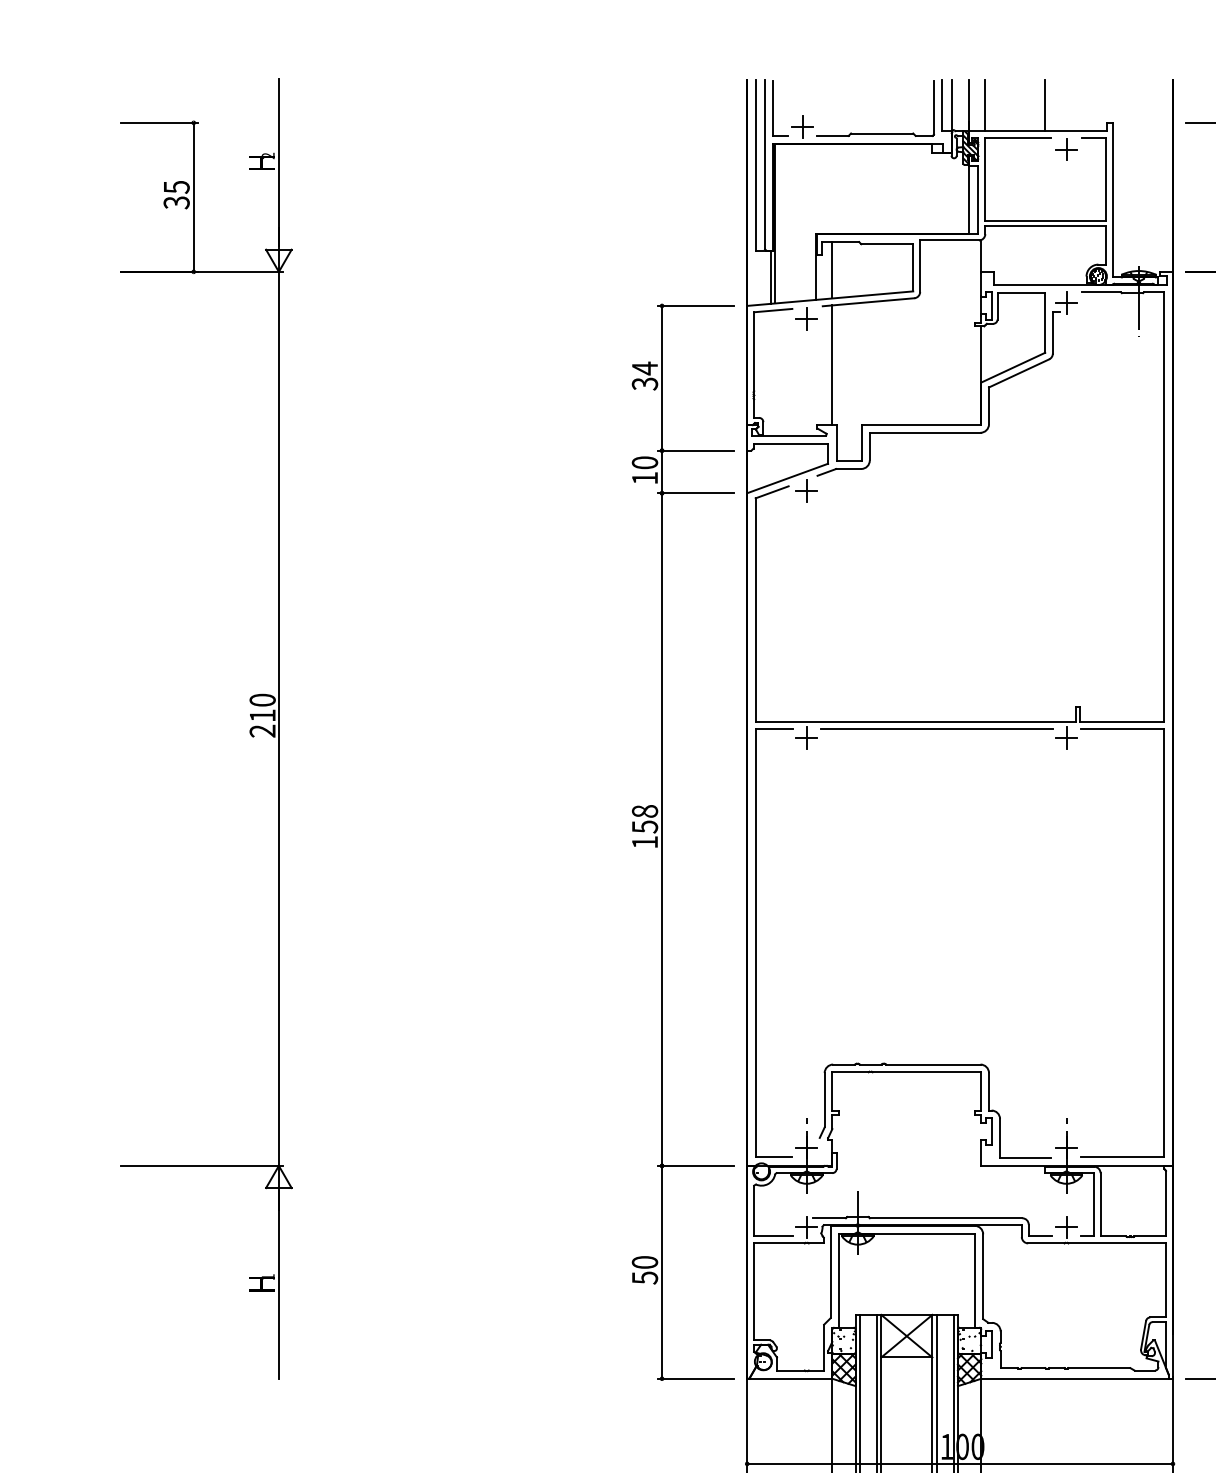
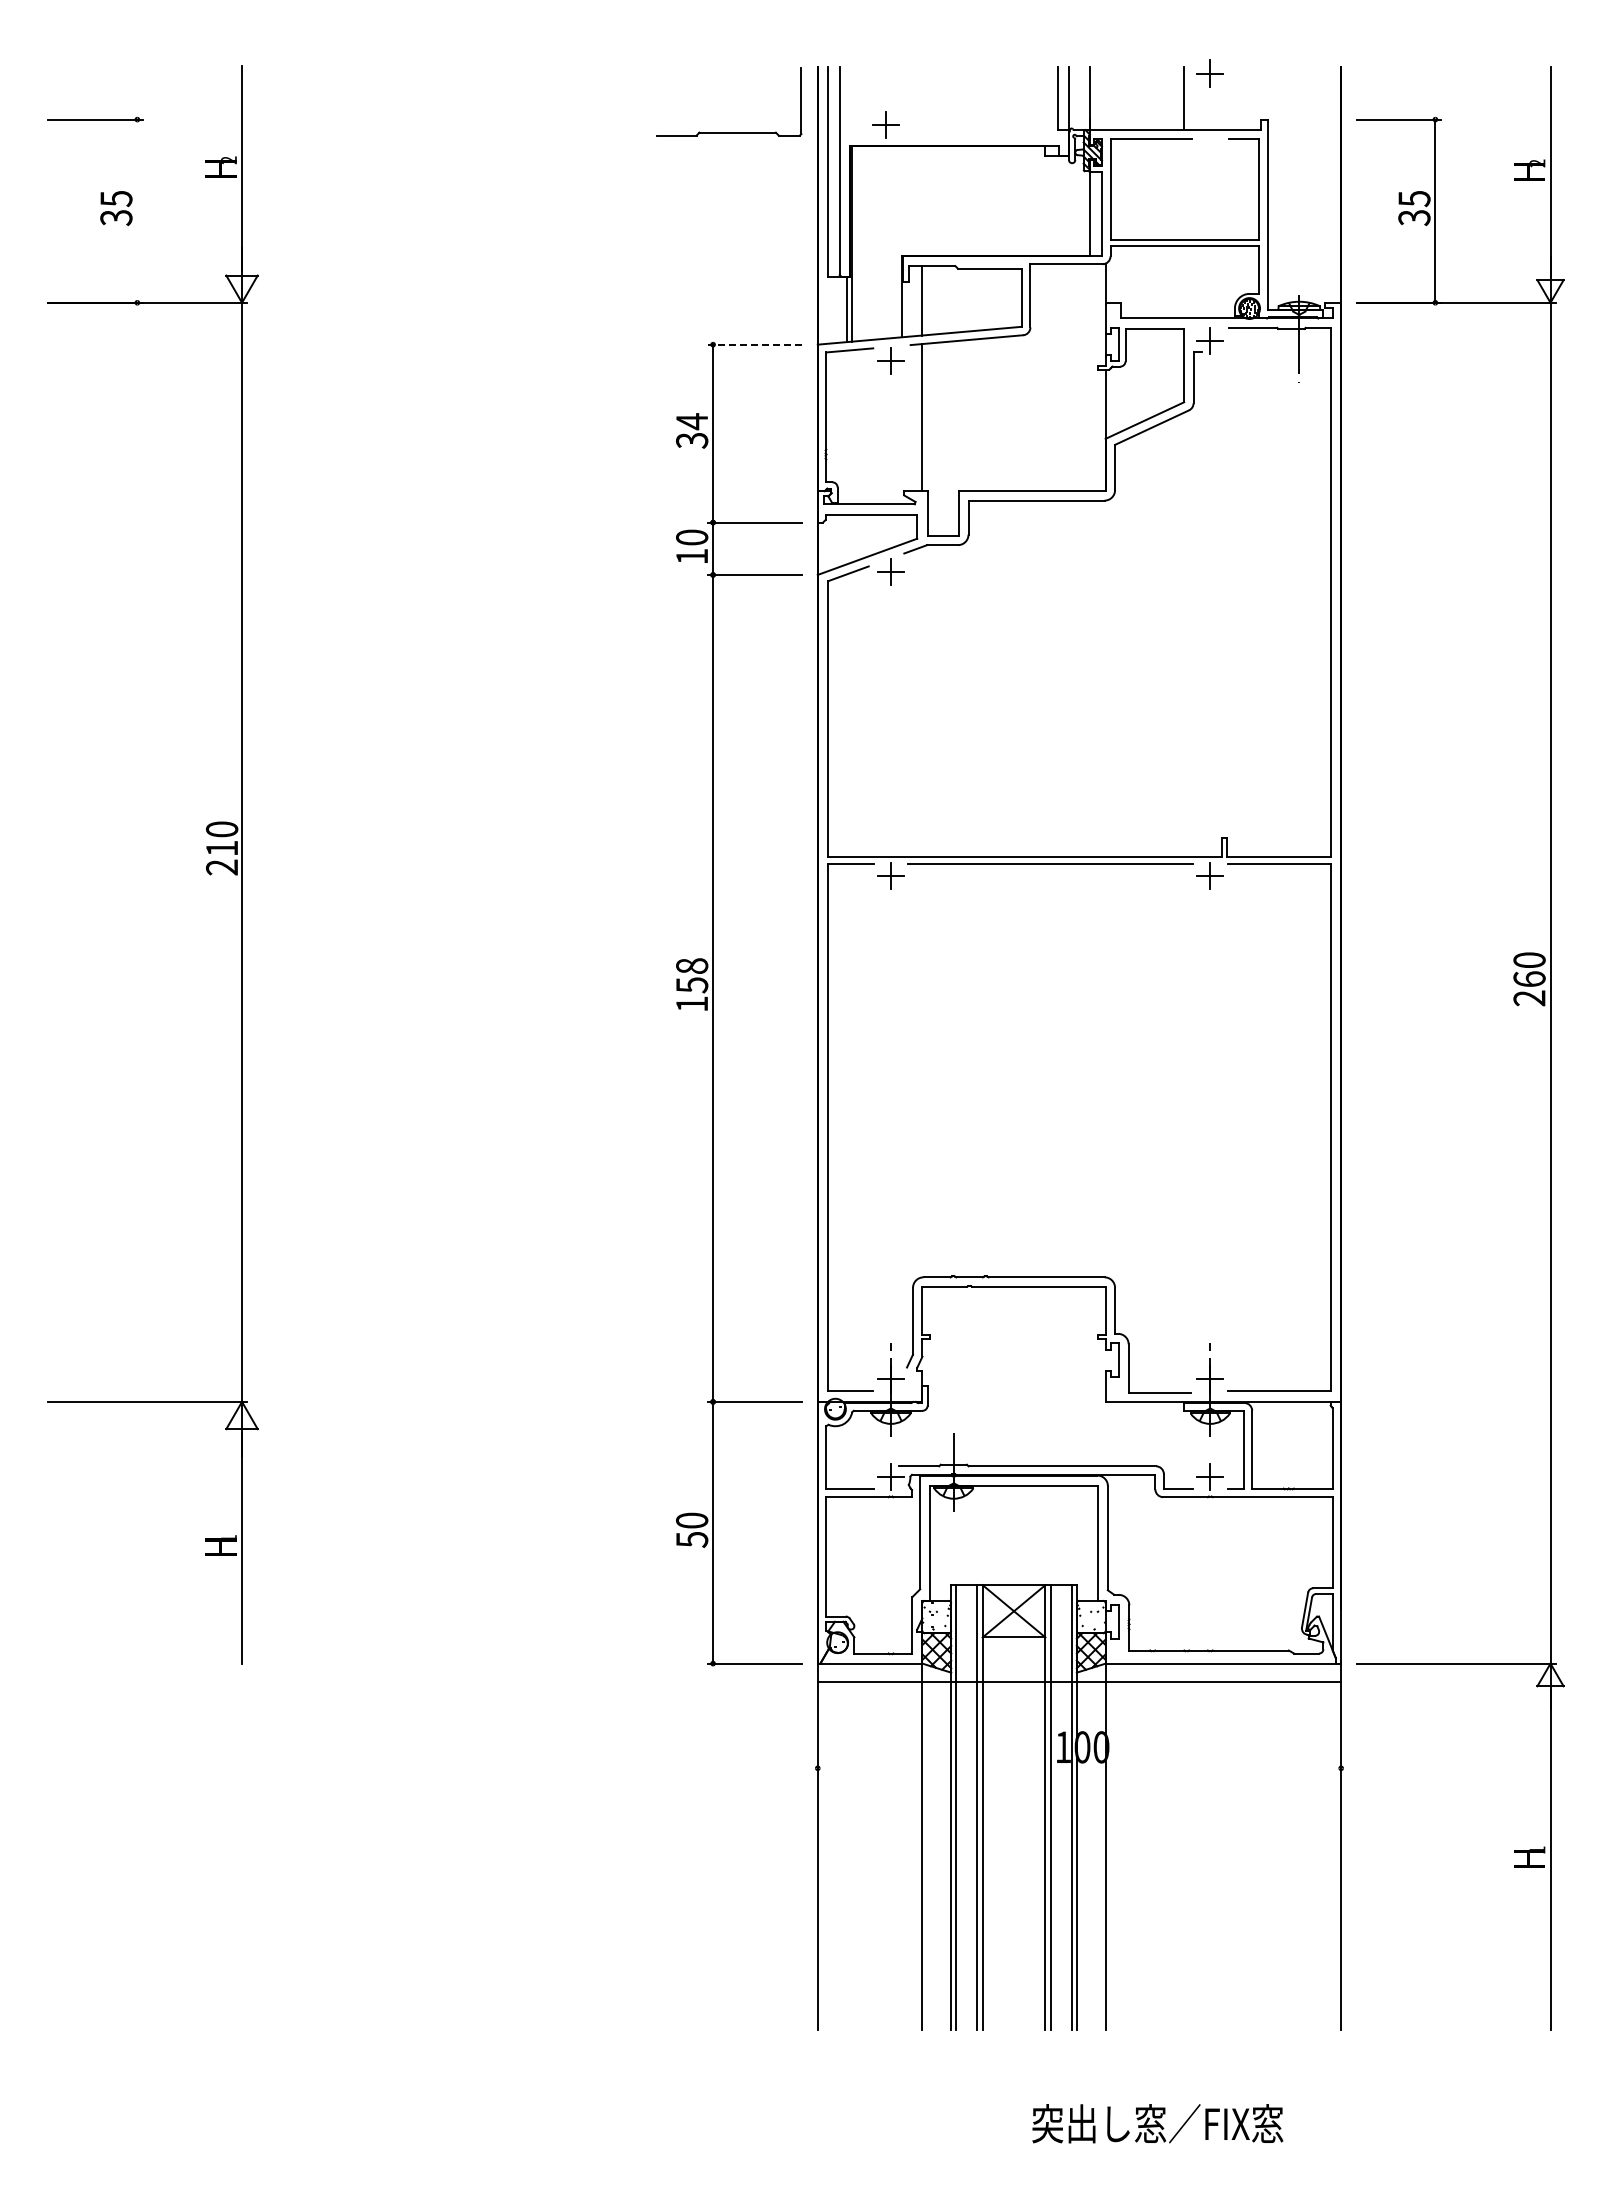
line: (985, 105) -> (1110, 98), removed
part: (773, 108) -> (850, 101), removed
part: (875, 133) -> (729, 132), moved
part: (1065, 149) -> (1209, 73), moved
line: (193, 196) -> (137, 210), removed
line: (695, 305) -> (754, 344), solid -> dashed
line: (960, 1464) -> (1079, 1682), moved

